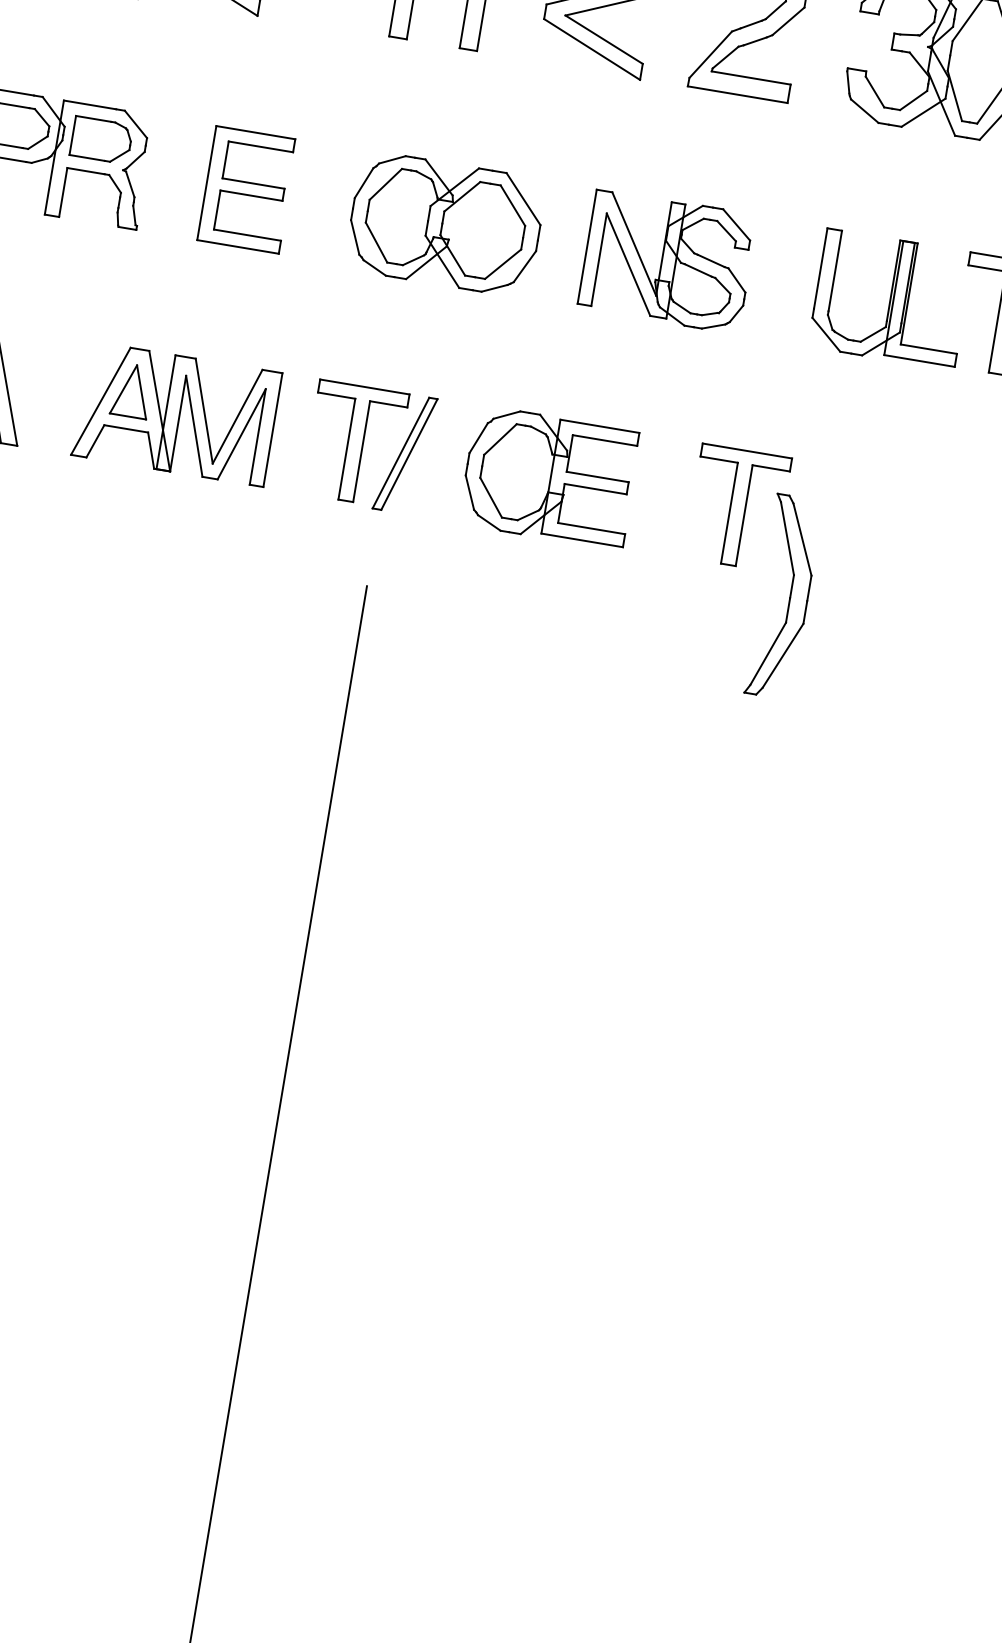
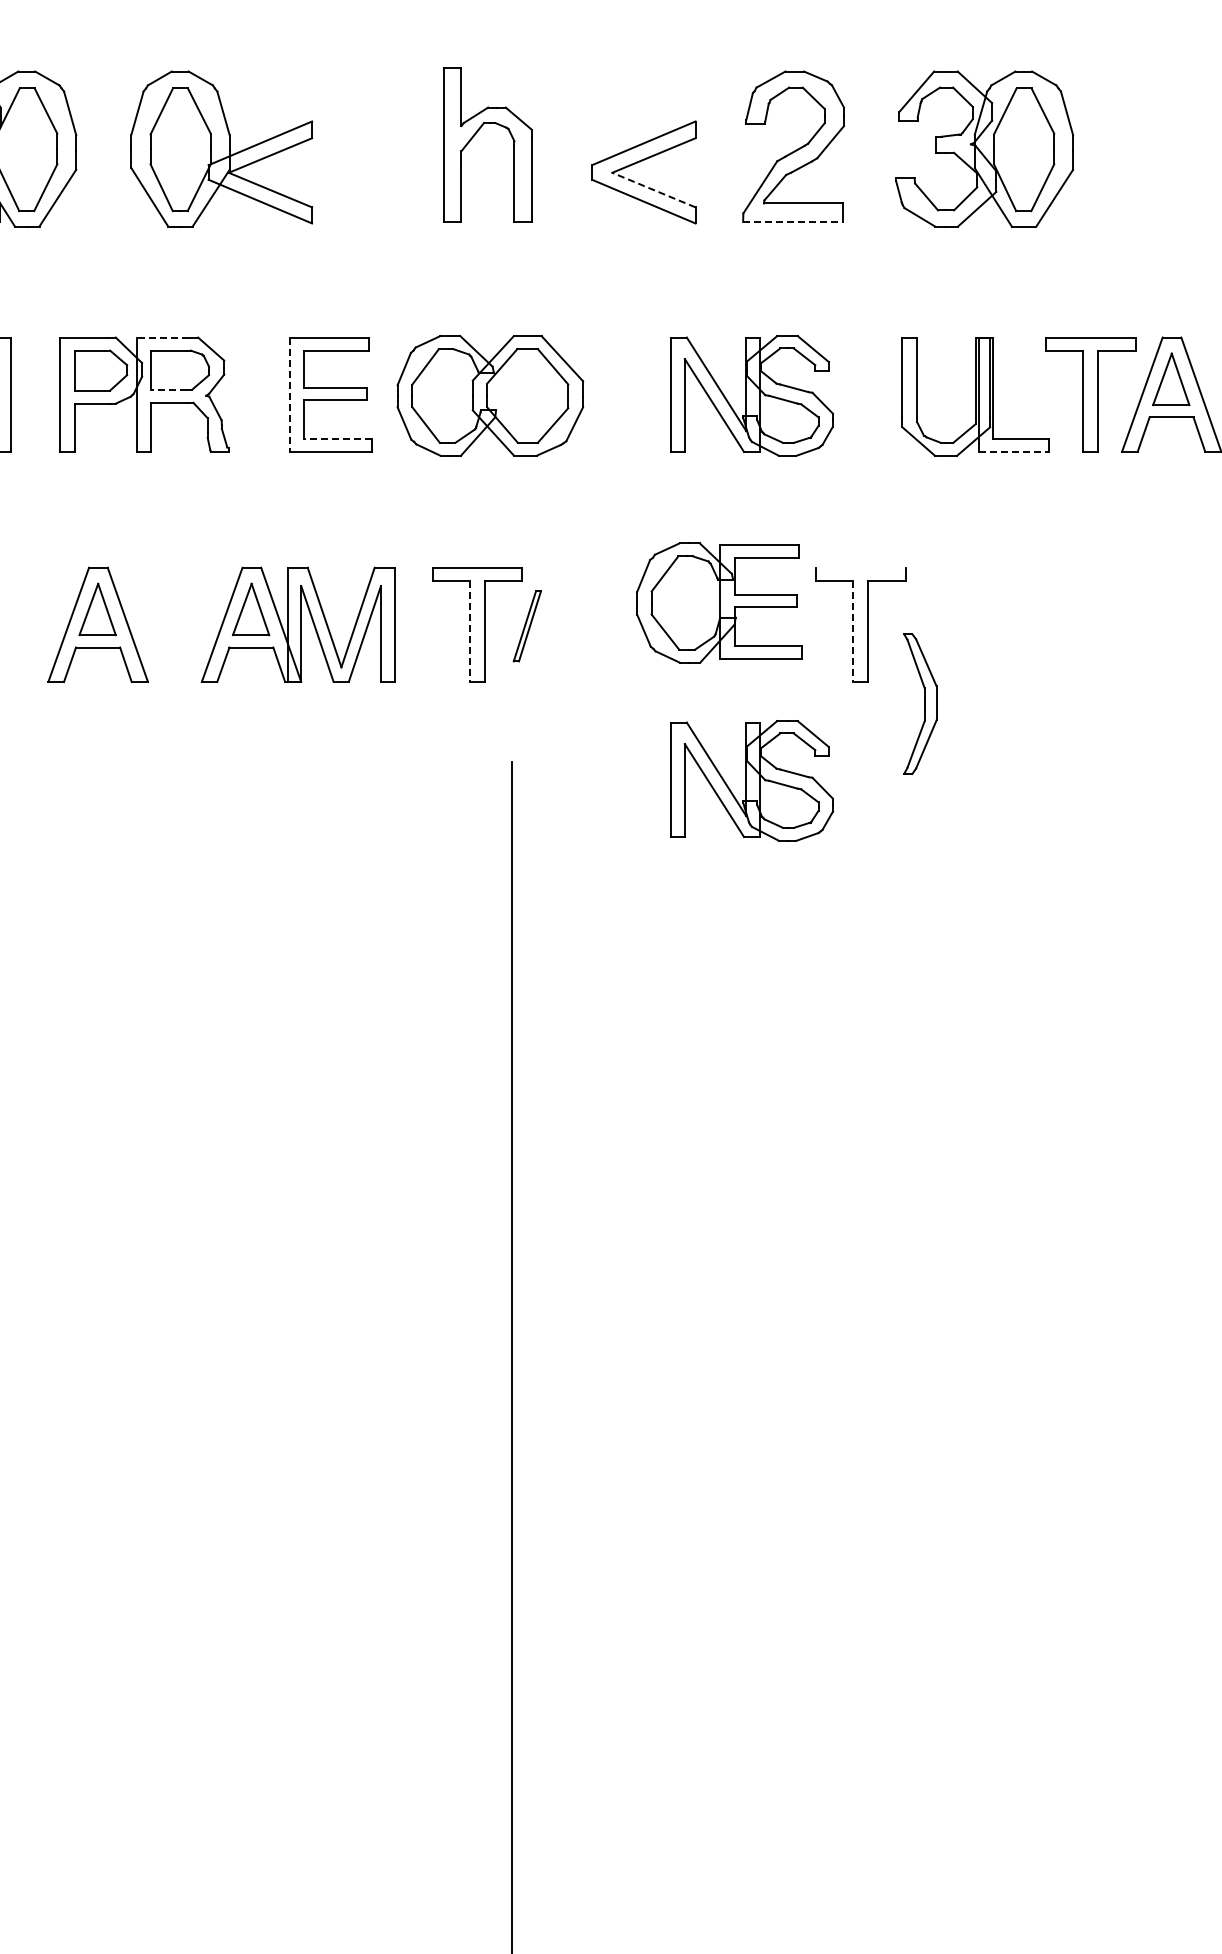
line: (603, 39) -> (653, 189), solid -> dashed
line: (738, 94) -> (793, 221), solid -> dashed
line: (89, 104) -> (162, 337), solid -> dashed
line: (87, 157) -> (169, 389), solid -> dashed
line: (206, 183) -> (289, 395), solid -> dashed
part: (445, 223) -> (490, 395), moved
line: (247, 234) -> (338, 438), solid -> dashed
line: (920, 360) -> (1014, 451), solid -> dashed
line: (346, 449) -> (469, 631), solid -> dashed
line: (747, 450) -> (860, 567), removed
part: (405, 452) -> (527, 625), size x0.6
part: (549, 477) -> (719, 602), moved
line: (729, 513) -> (853, 631), solid -> dashed
part: (784, 596) -> (920, 703), size x0.7
part: (602, 644) -> (751, 780), added

